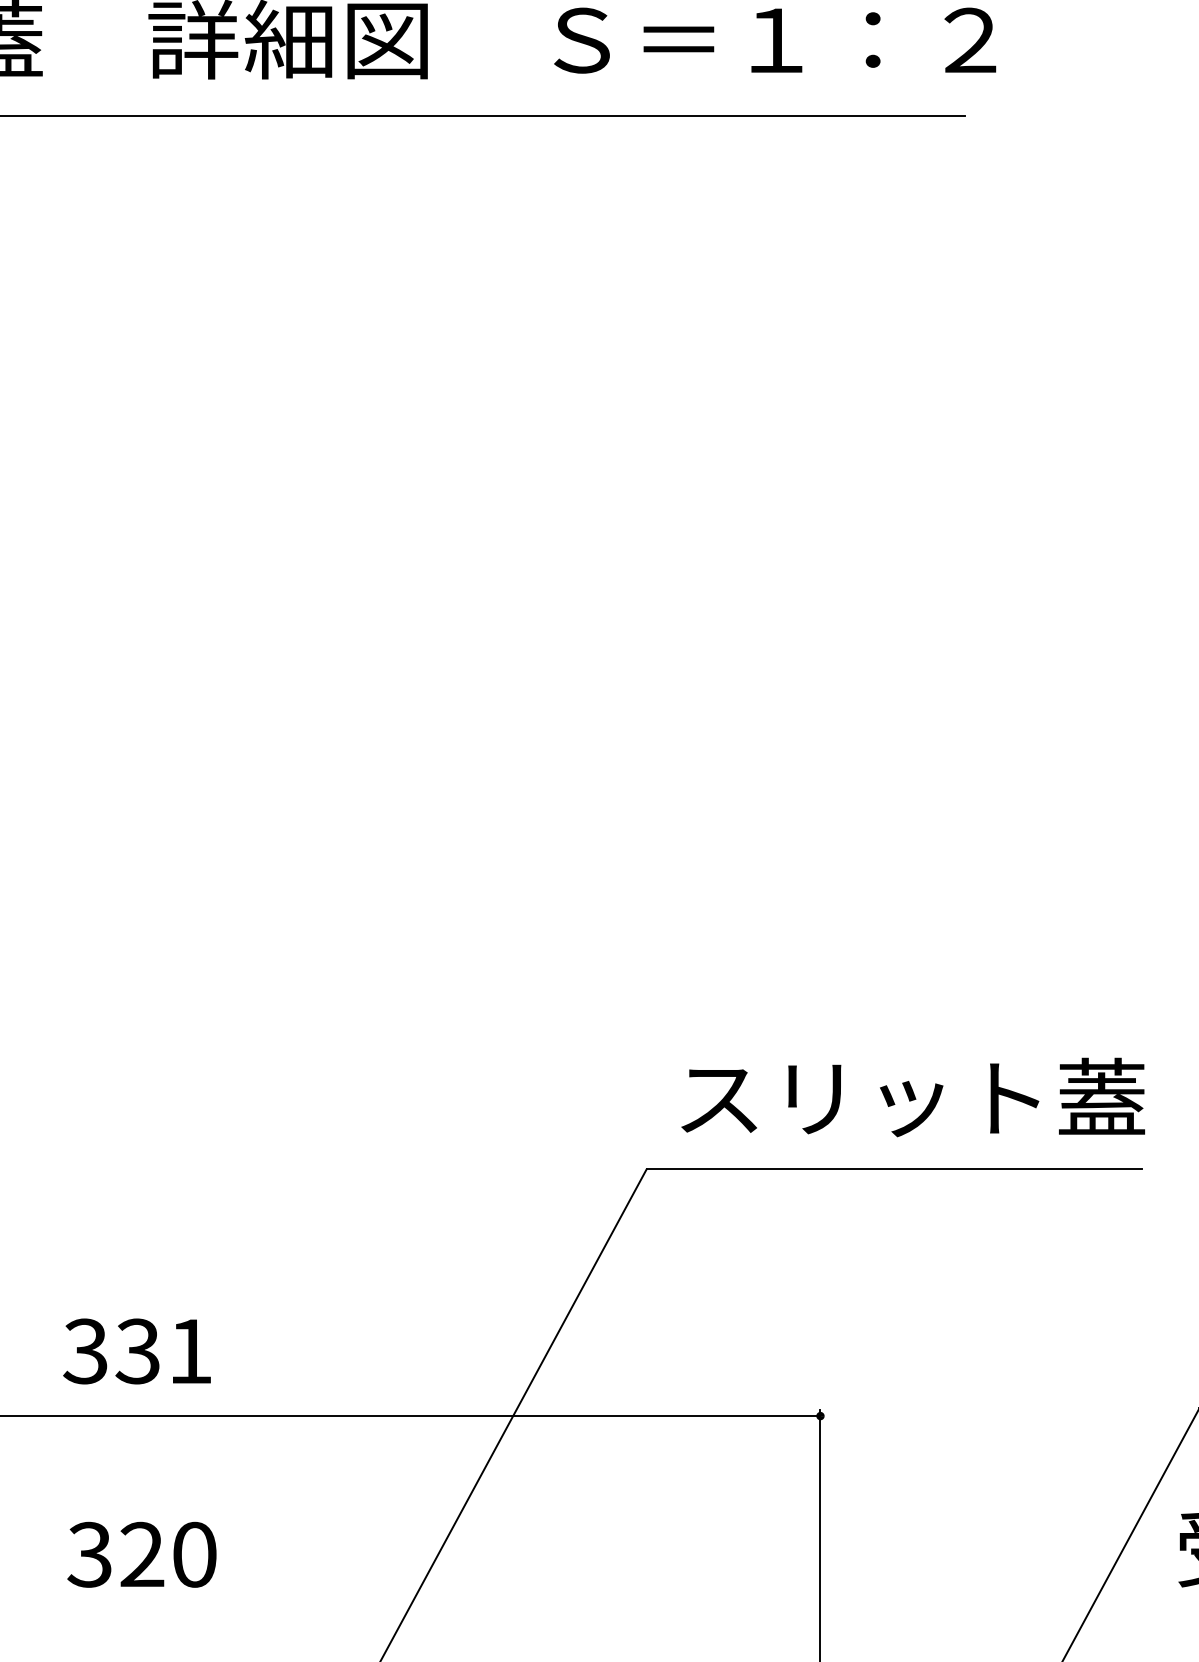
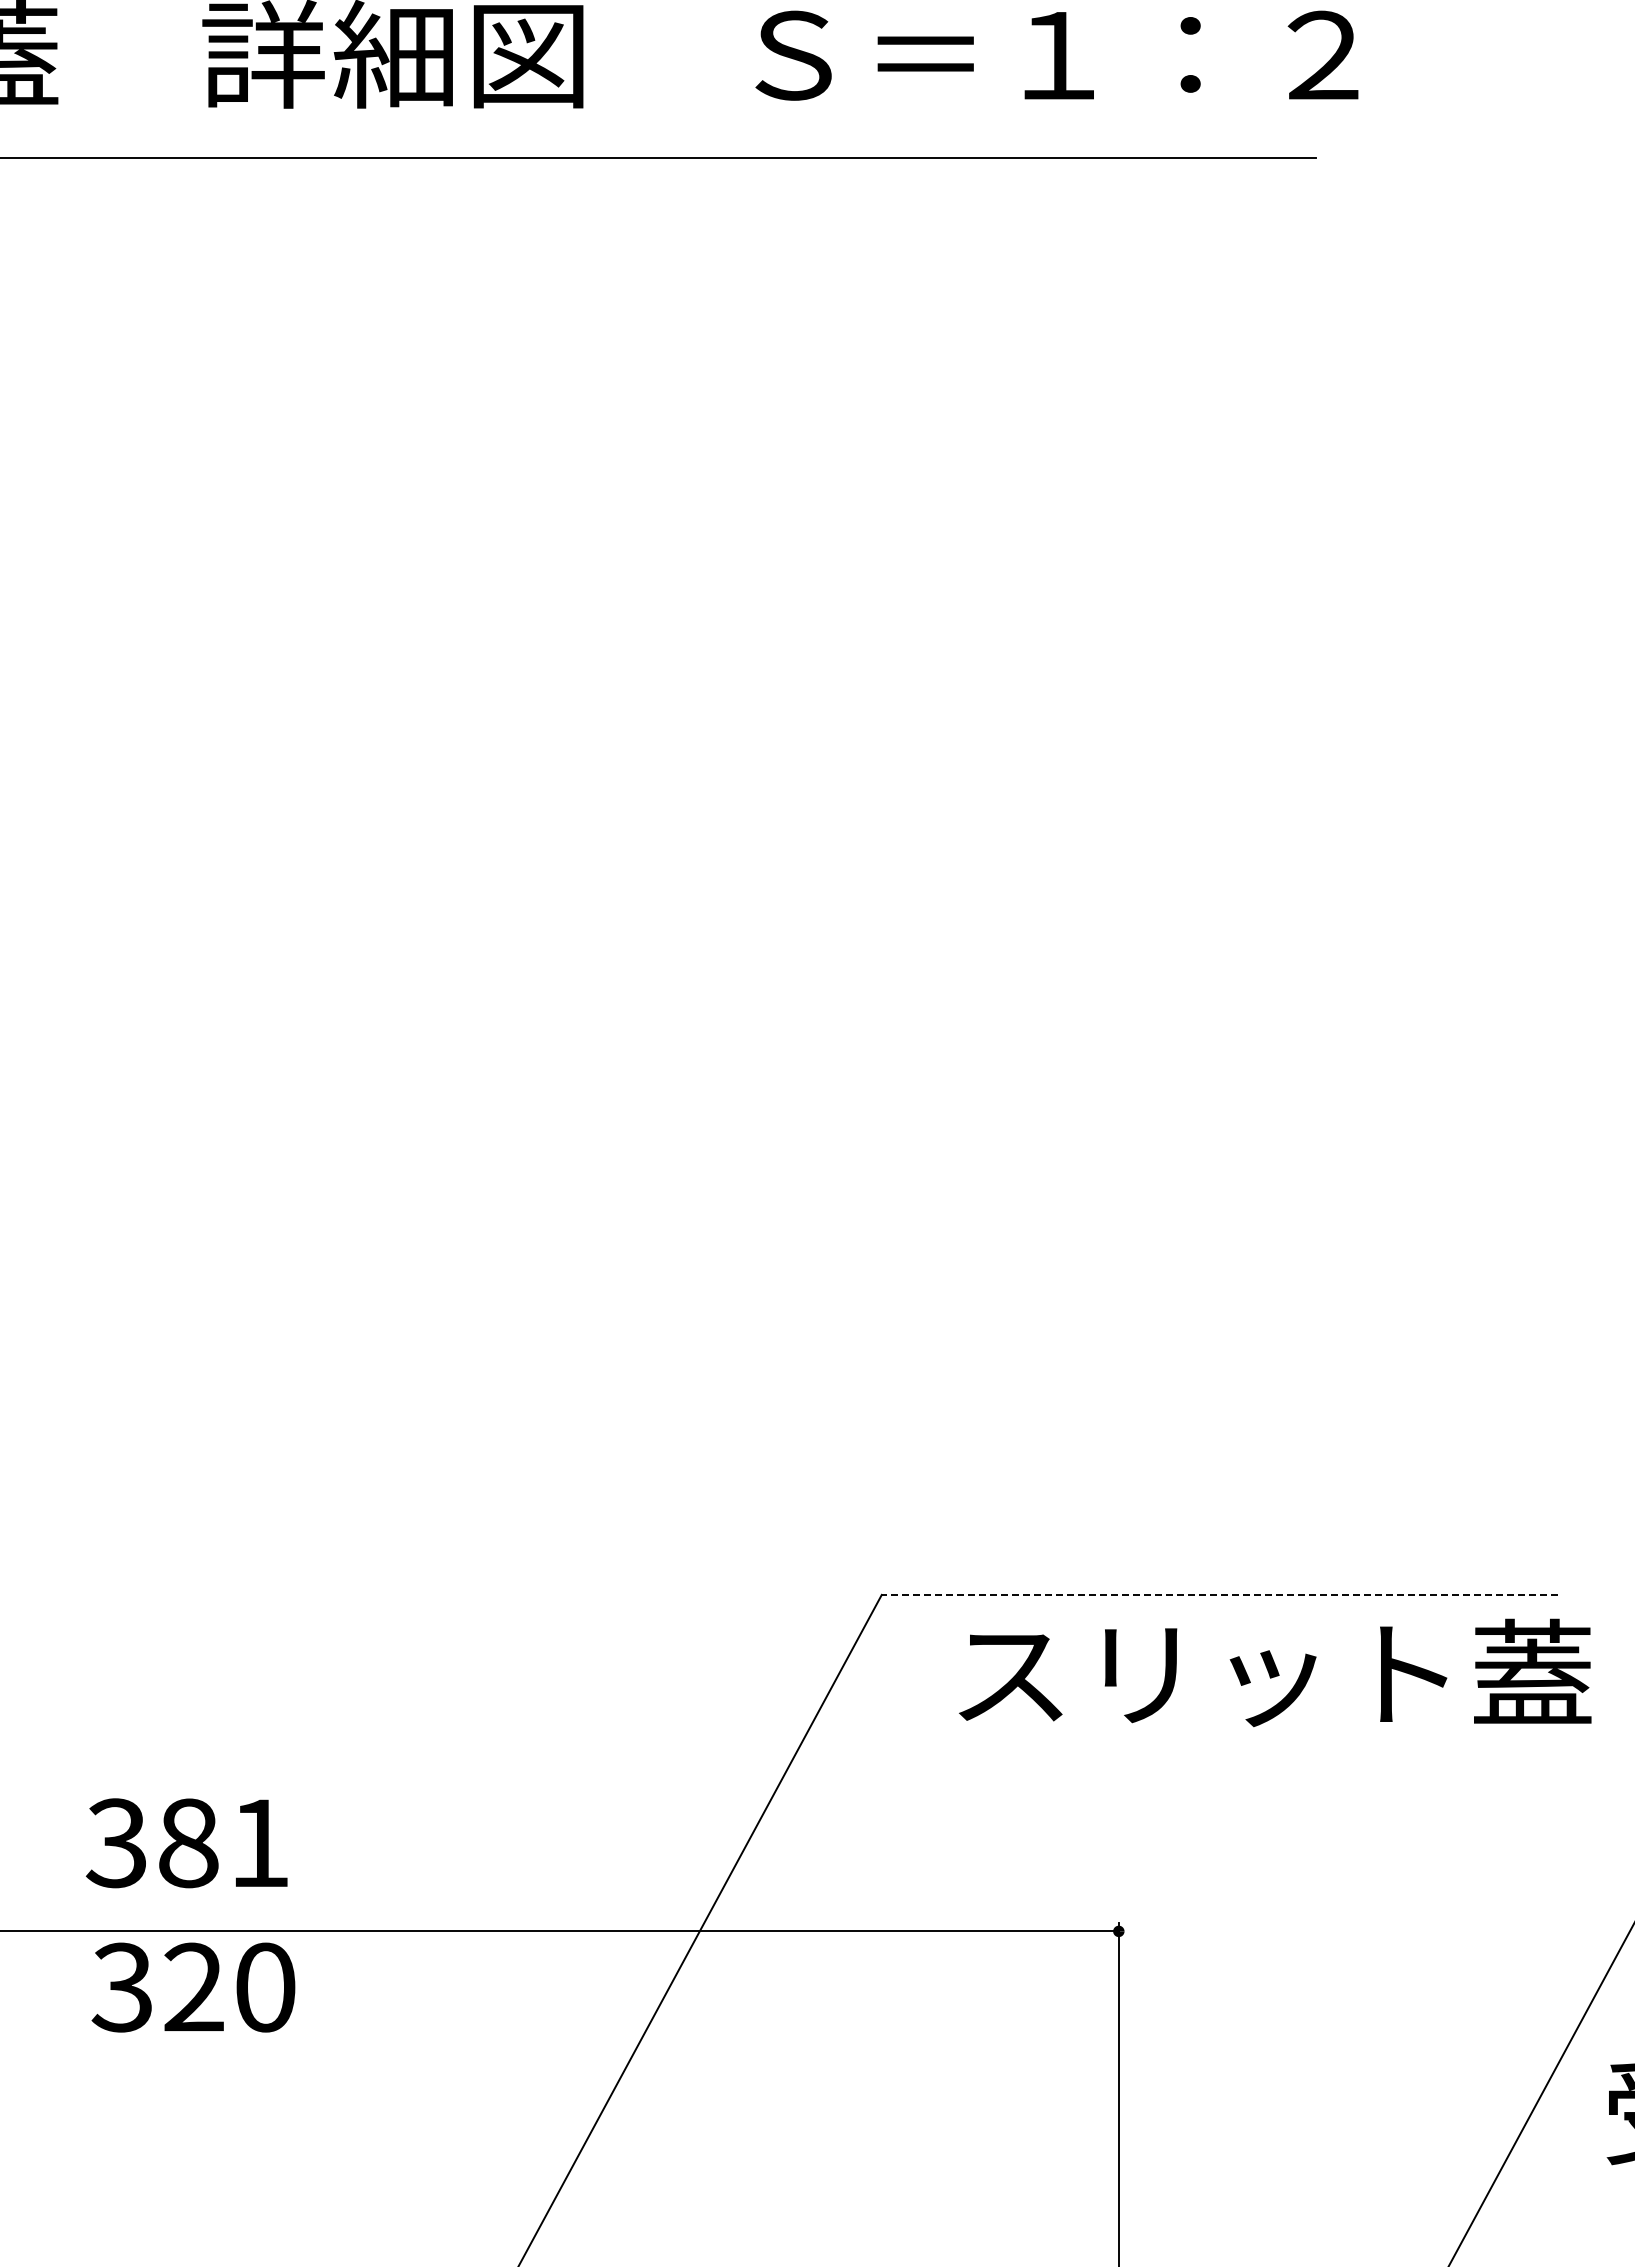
text: (913, 1097) -> (1275, 1672), moved
line: (894, 1169) -> (1219, 1594), solid -> dashed
text: (137, 1351) -> (187, 1843), 331 -> 381
text: (141, 1554) -> (193, 1987), moved

